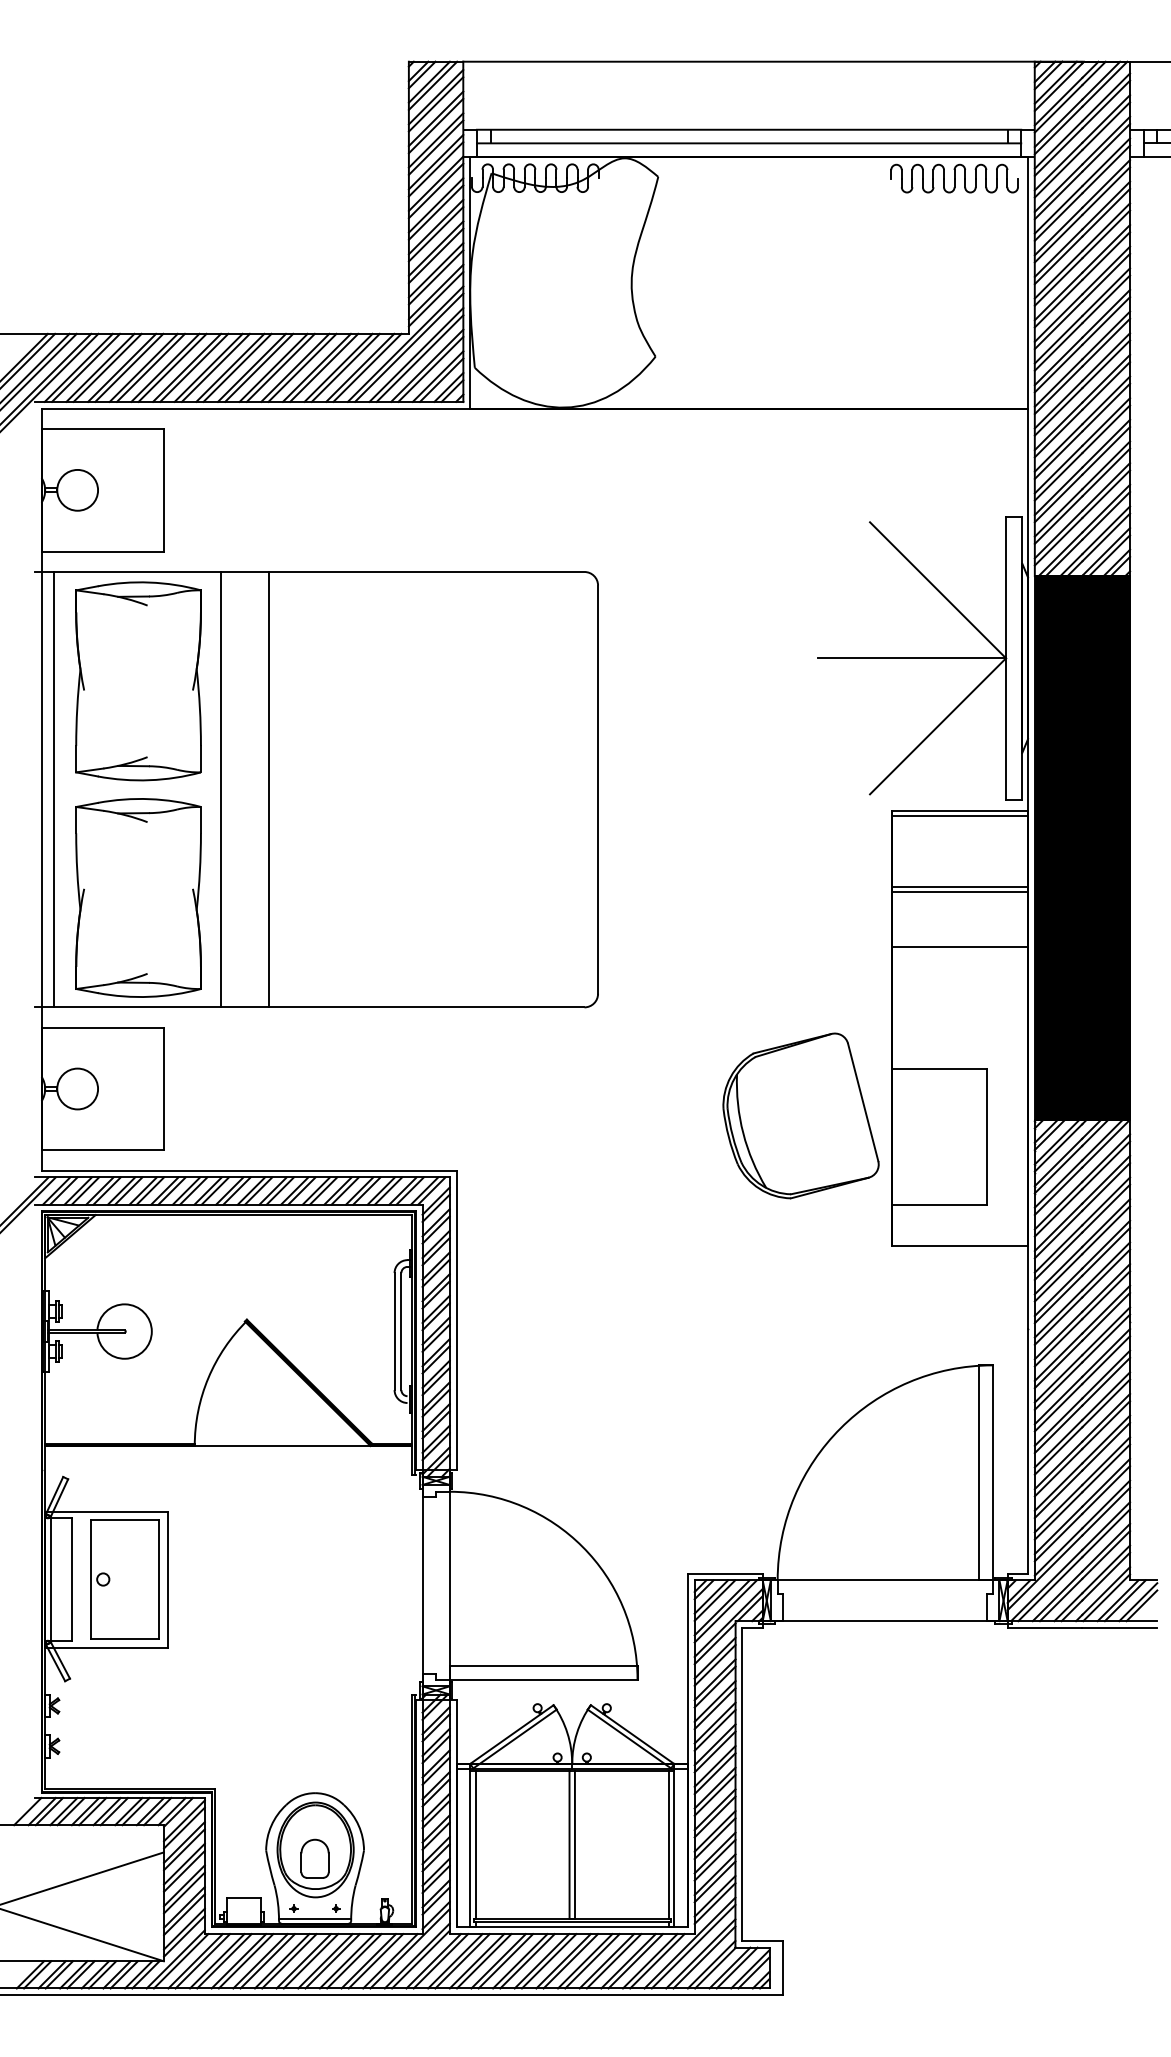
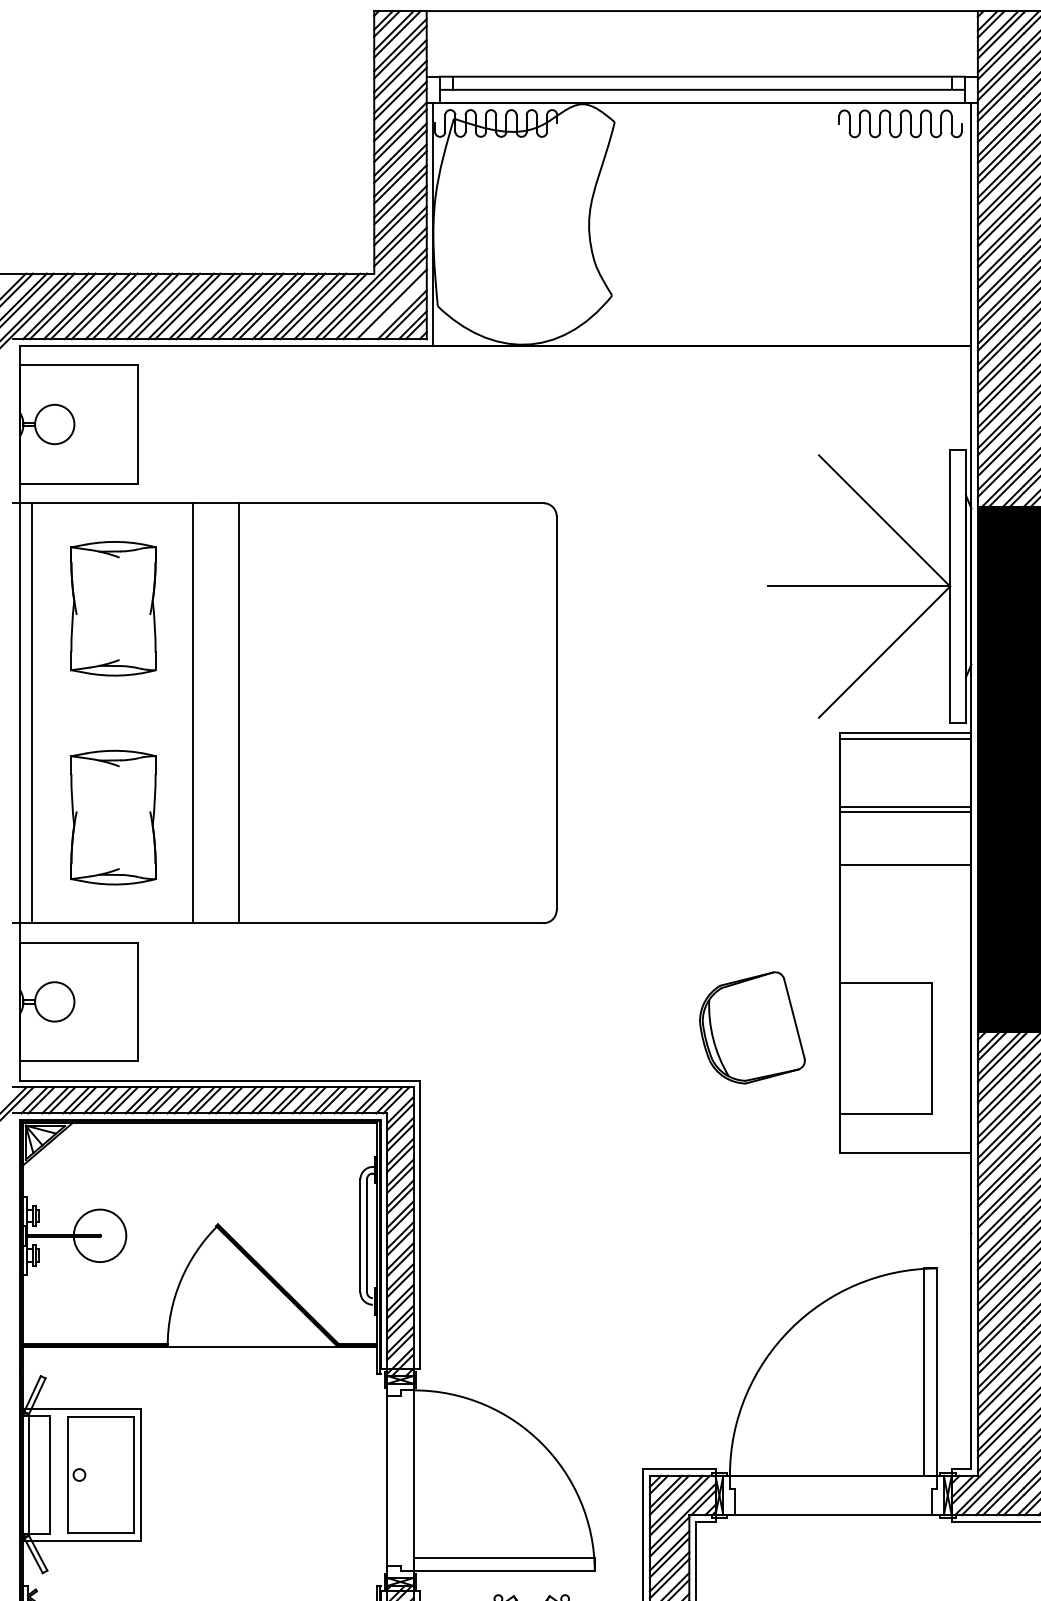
line: (430, 368) -> (395, 306), removed
part: (138, 681) -> (113, 608), size x0.7
part: (138, 897) -> (113, 817), size x0.7
part: (800, 1115) -> (751, 1027), size x0.7

